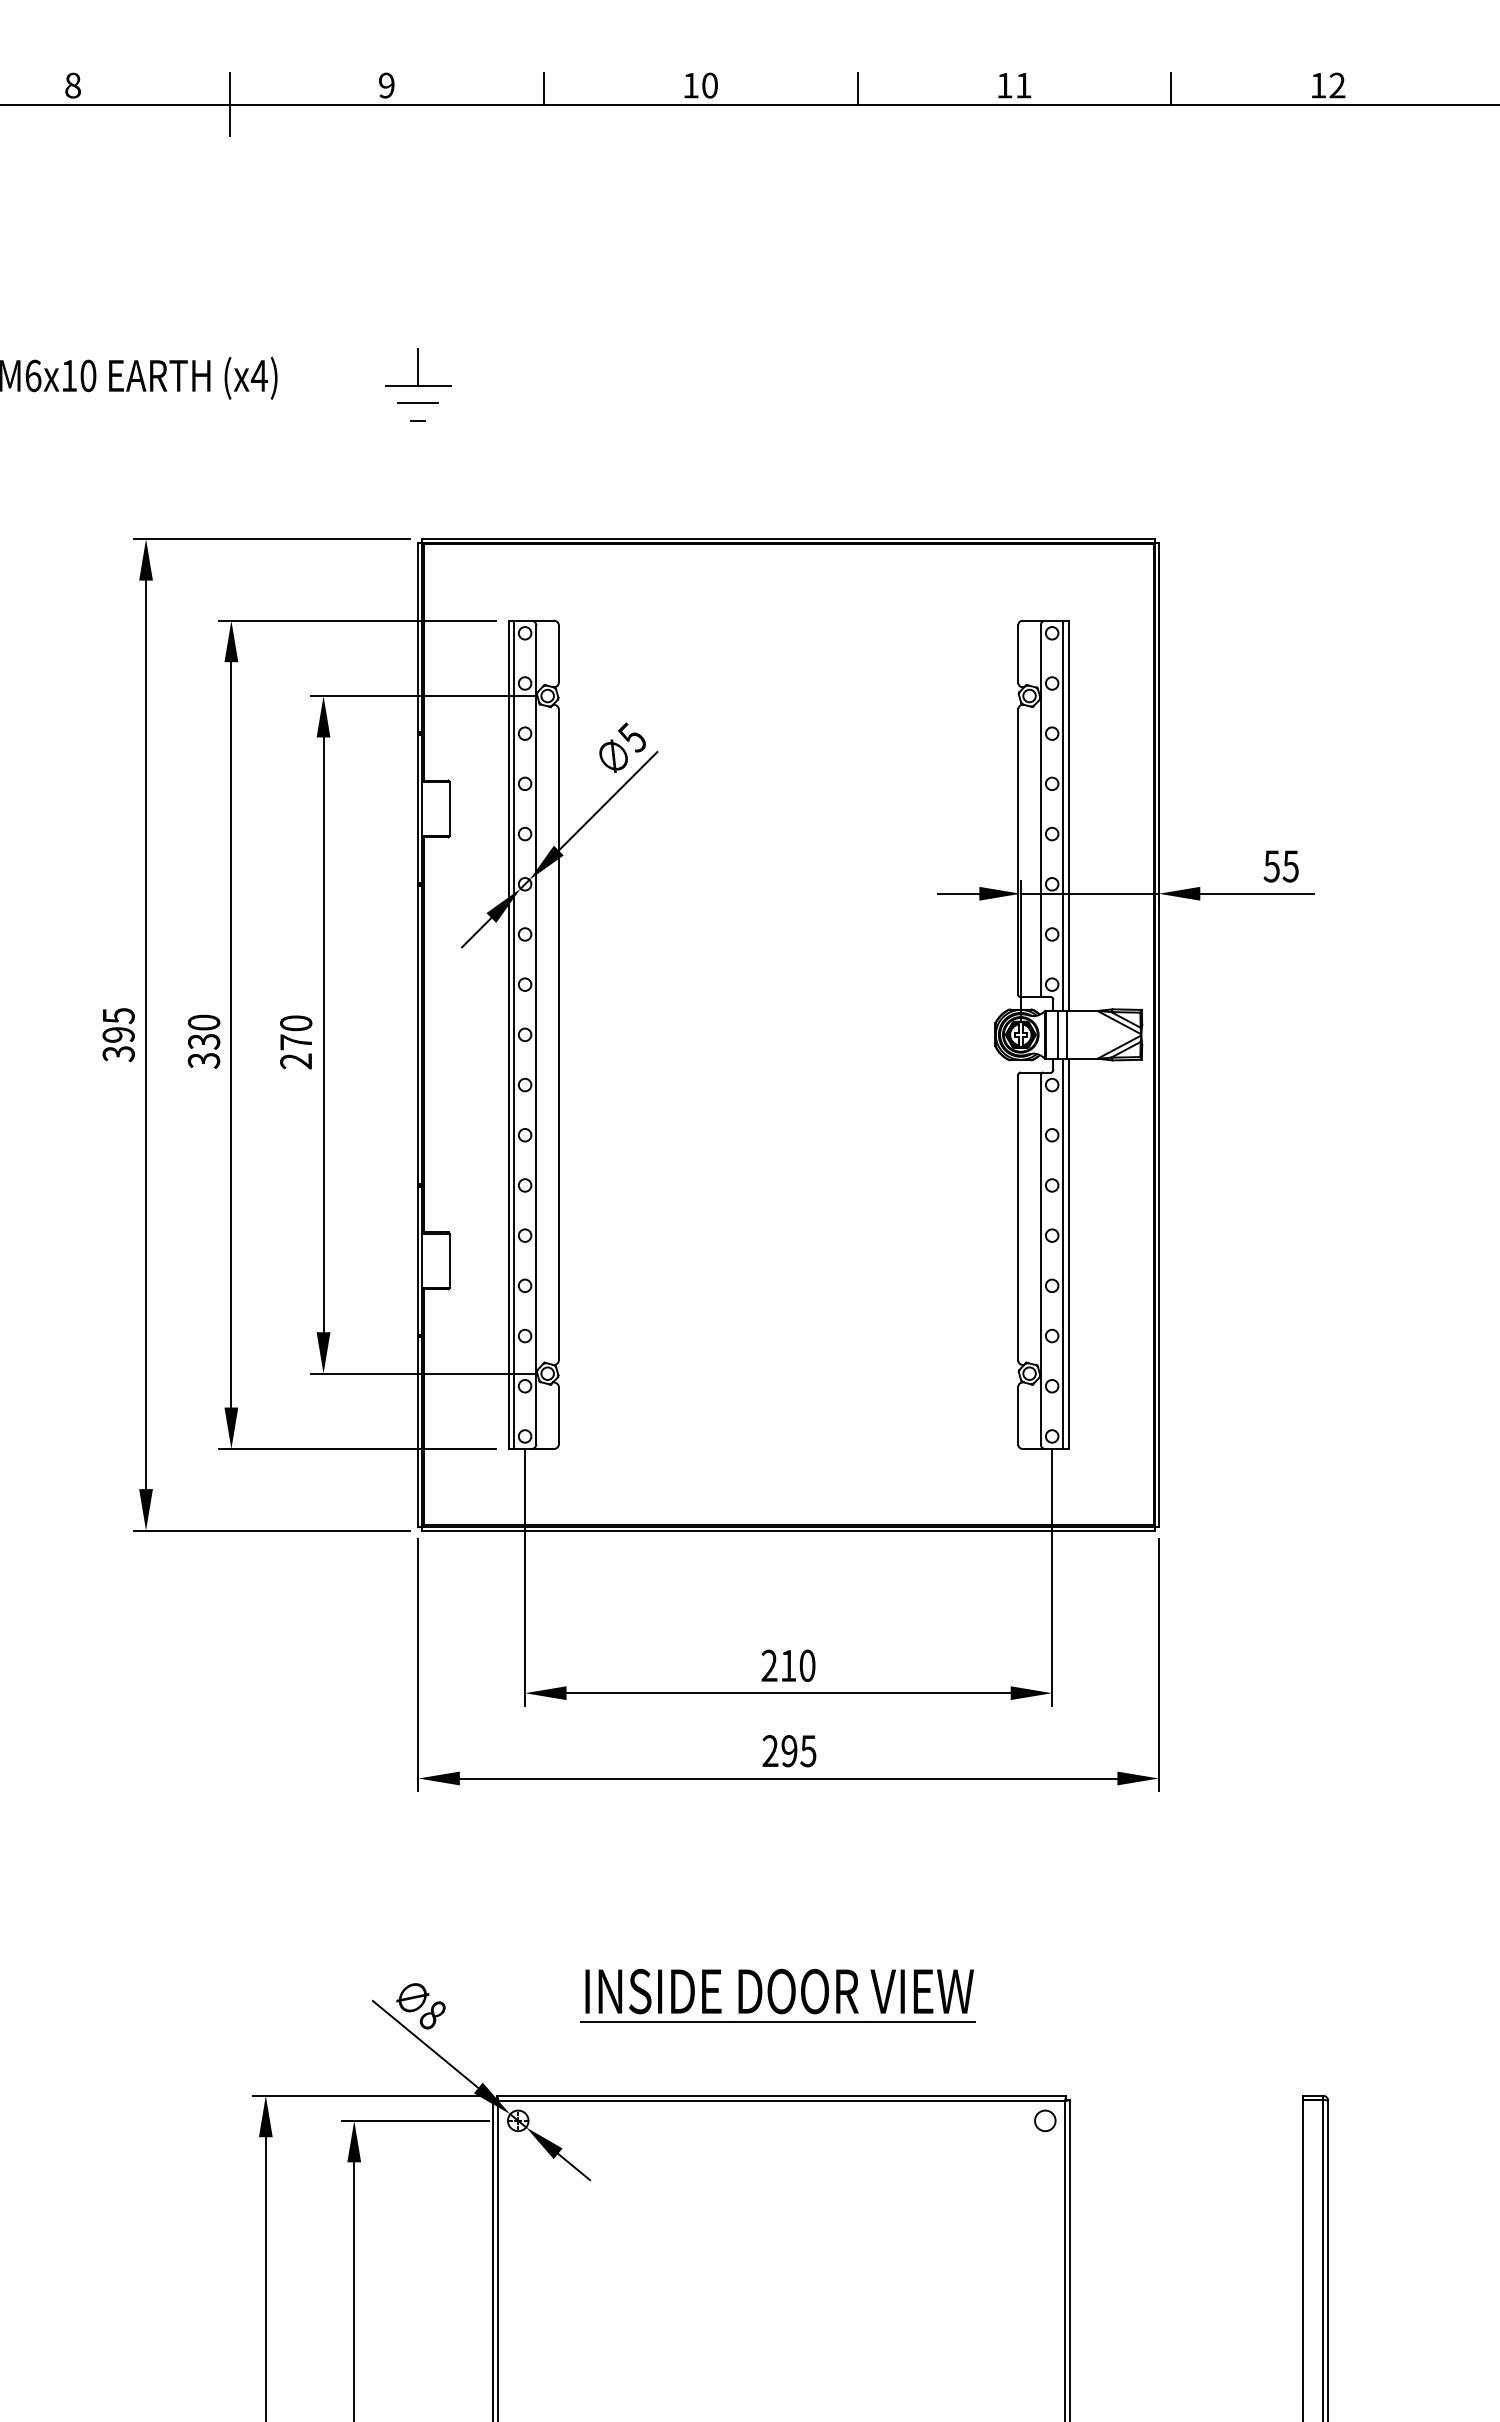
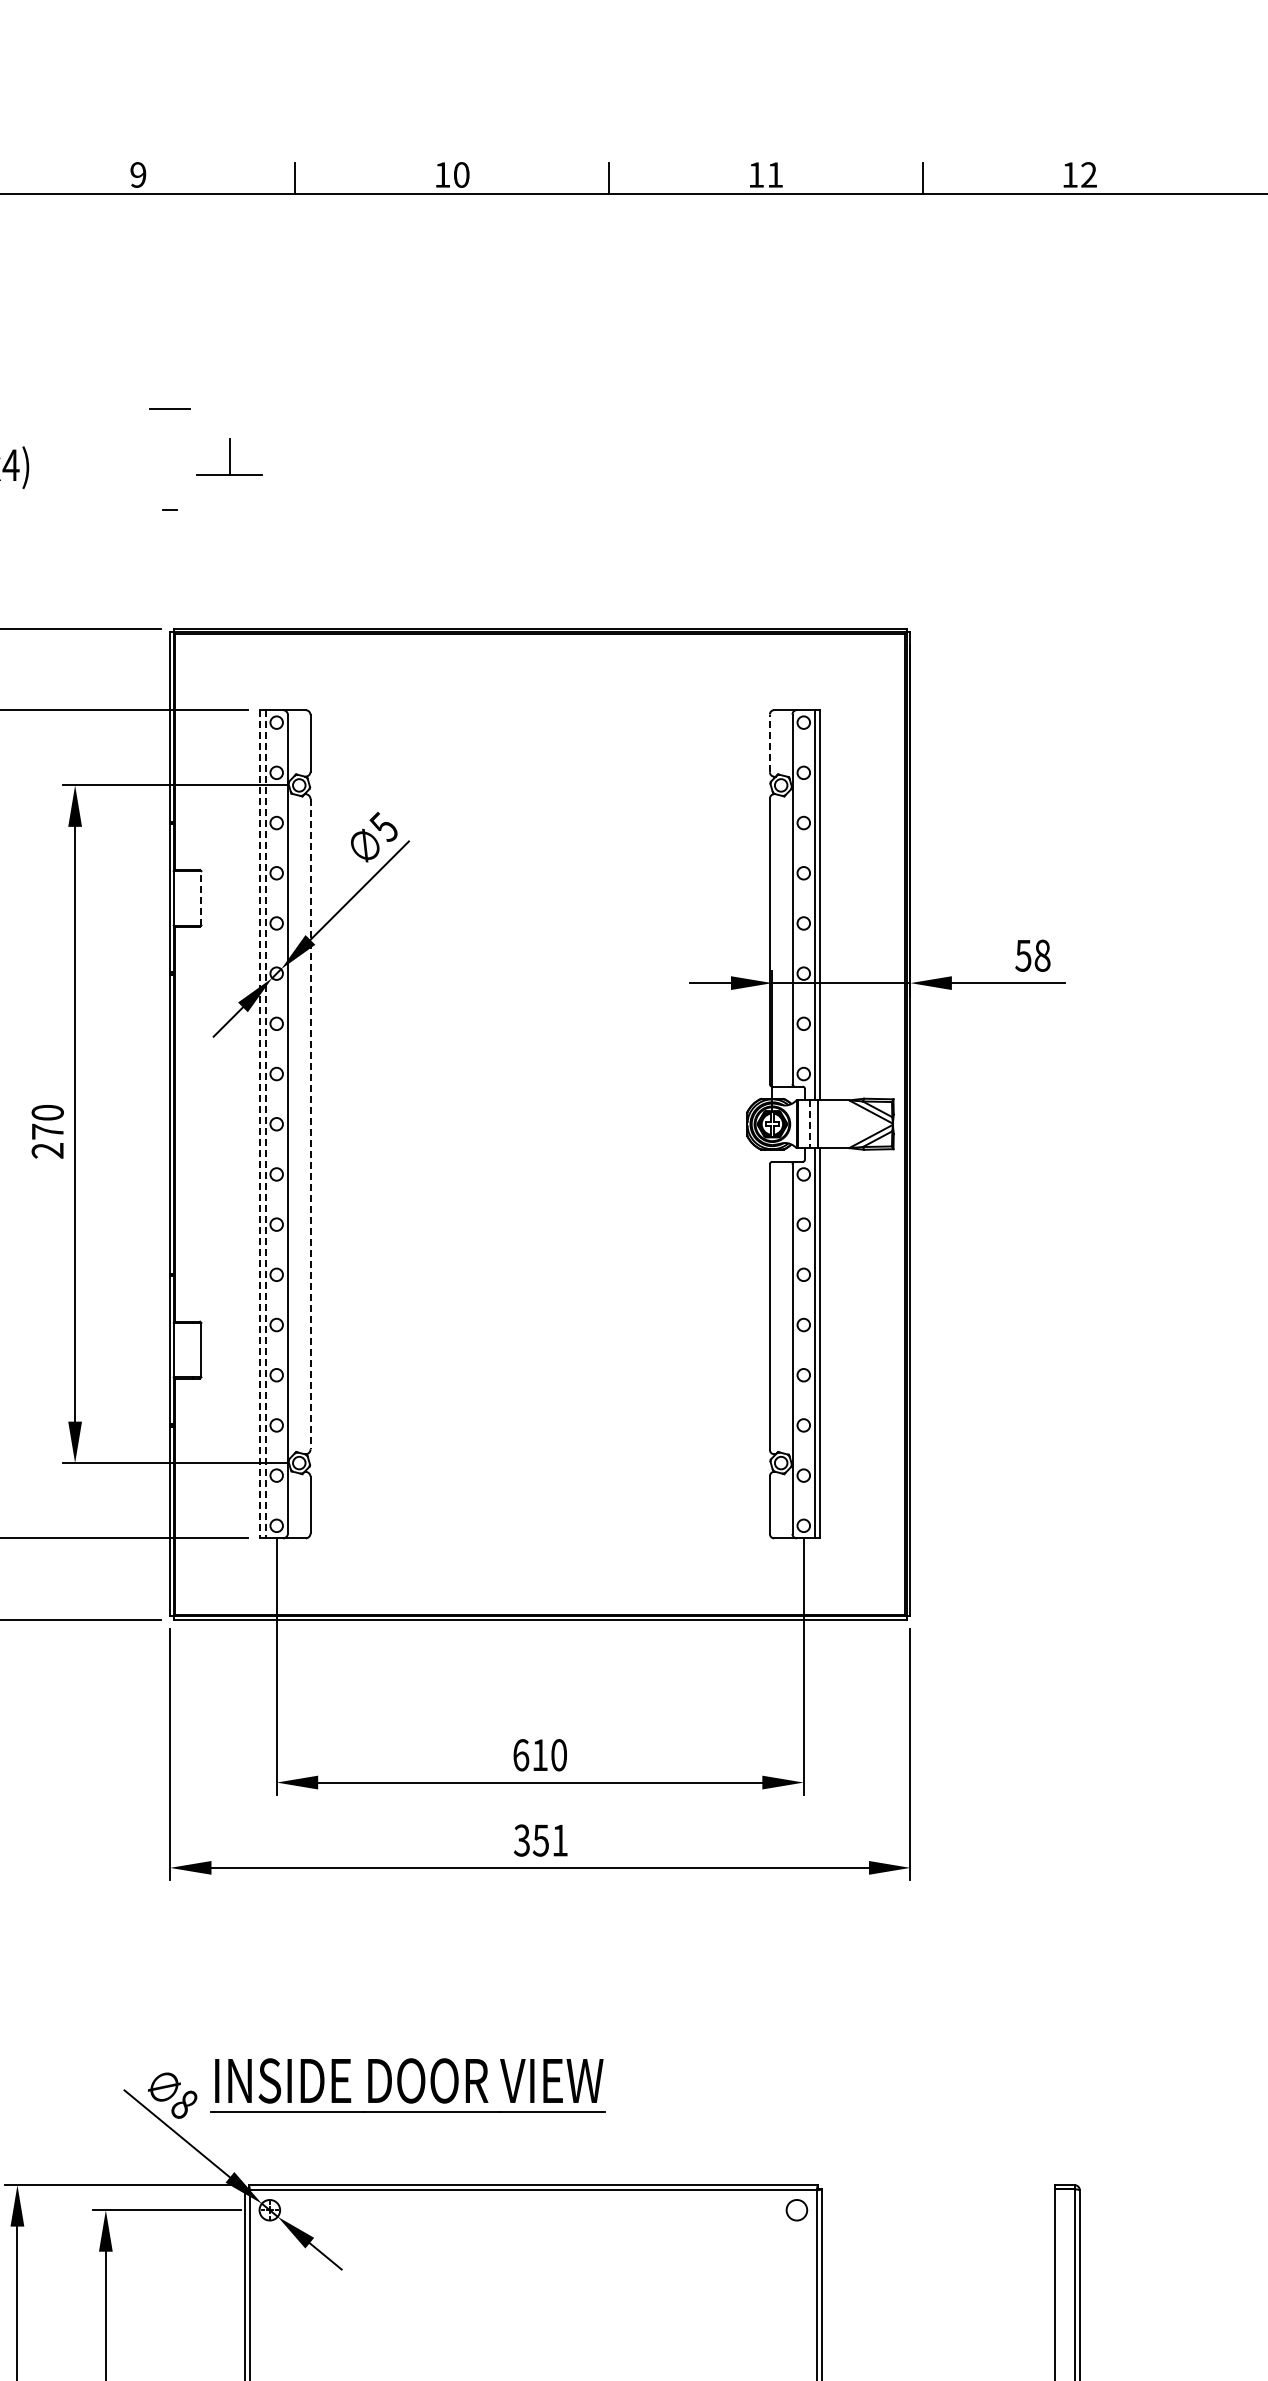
part: (418, 367) -> (230, 456), moved
line: (417, 402) -> (169, 407), moved
line: (1018, 654) -> (770, 743), solid -> dashed
line: (449, 808) -> (201, 897), solid -> dashed
text: (1290, 866) -> (1042, 955), 55 -> 58
line: (1057, 1034) -> (809, 1123), solid -> dashed
line: (508, 1035) -> (260, 1124), solid -> dashed
line: (514, 1035) -> (266, 1124), solid -> dashed
line: (558, 1035) -> (310, 1124), solid -> dashed
text: (769, 1665) -> (521, 1754), 210 -> 610
text: (789, 1751) -> (541, 1840), 295 -> 351
part: (777, 1995) -> (407, 2084), moved

